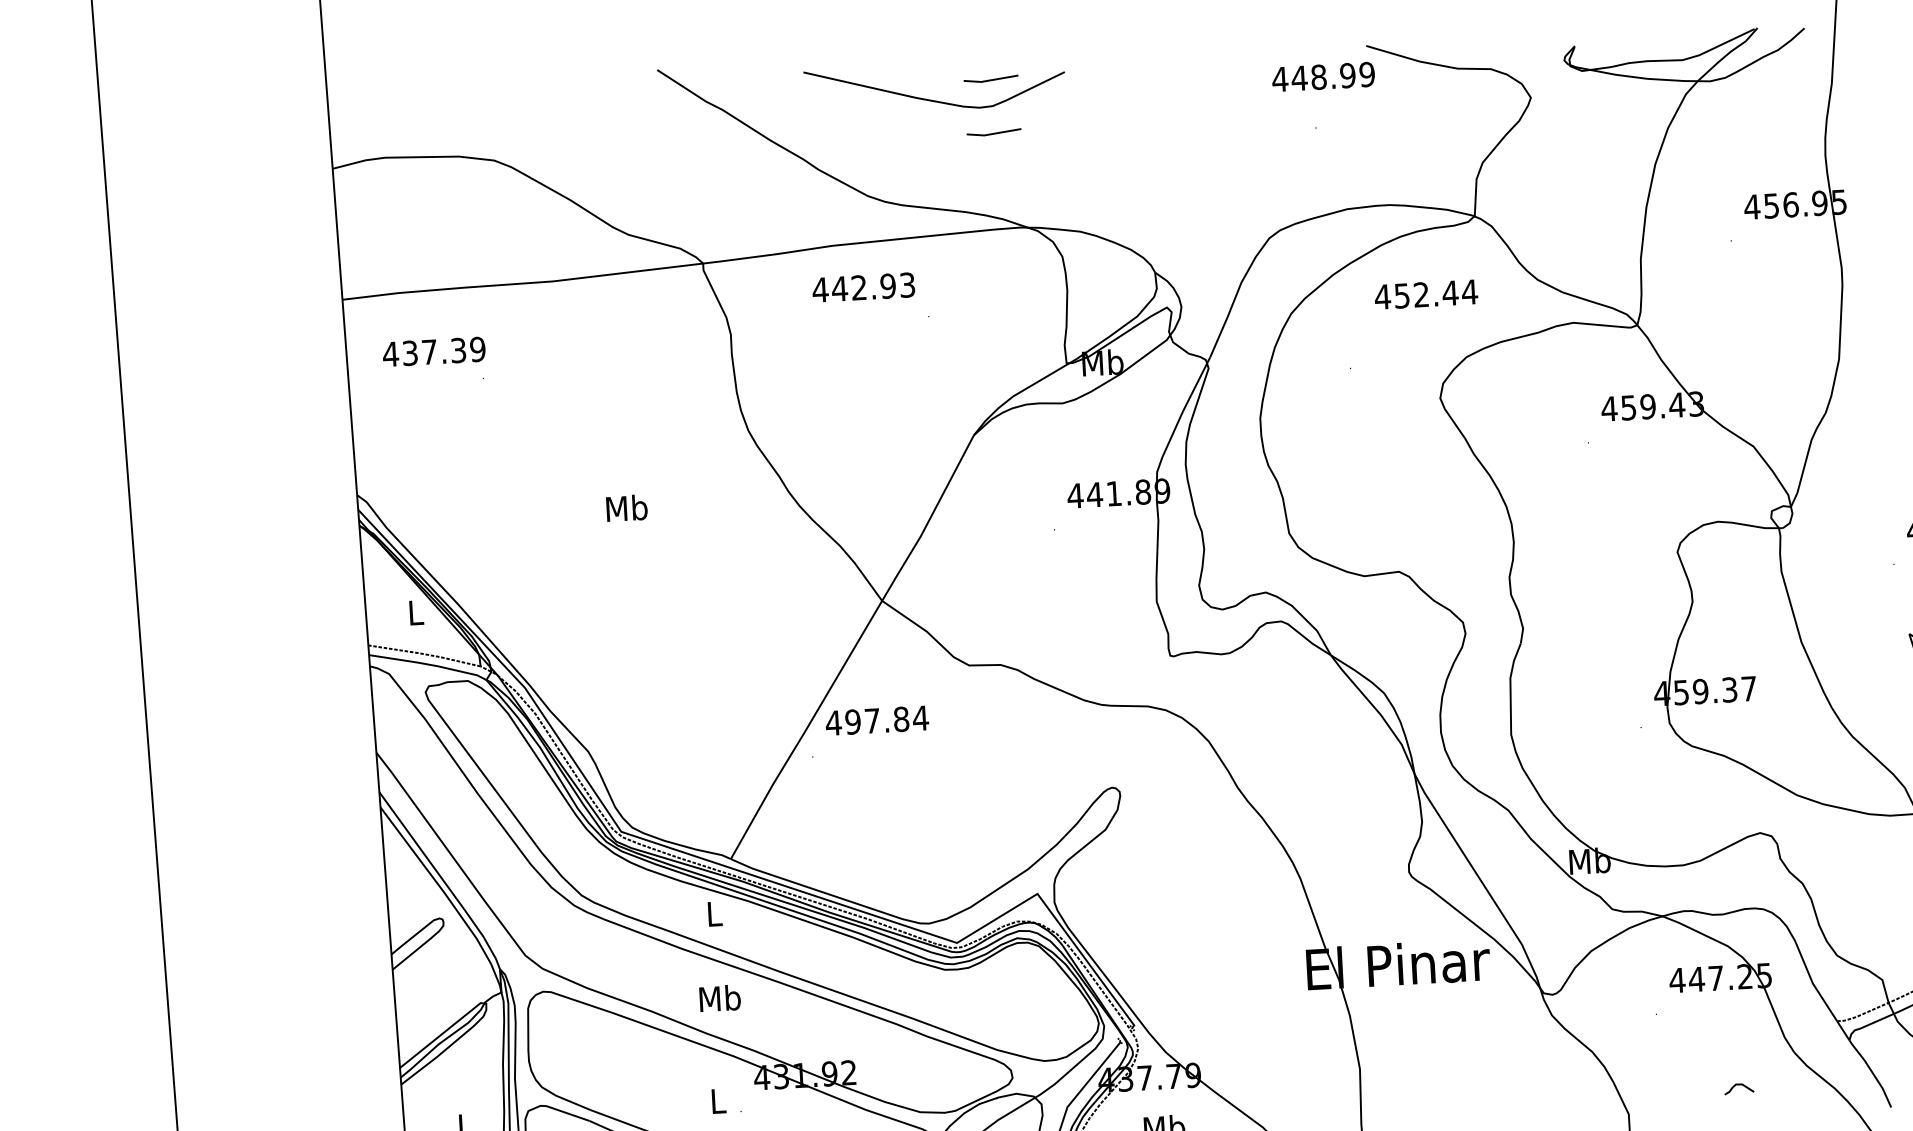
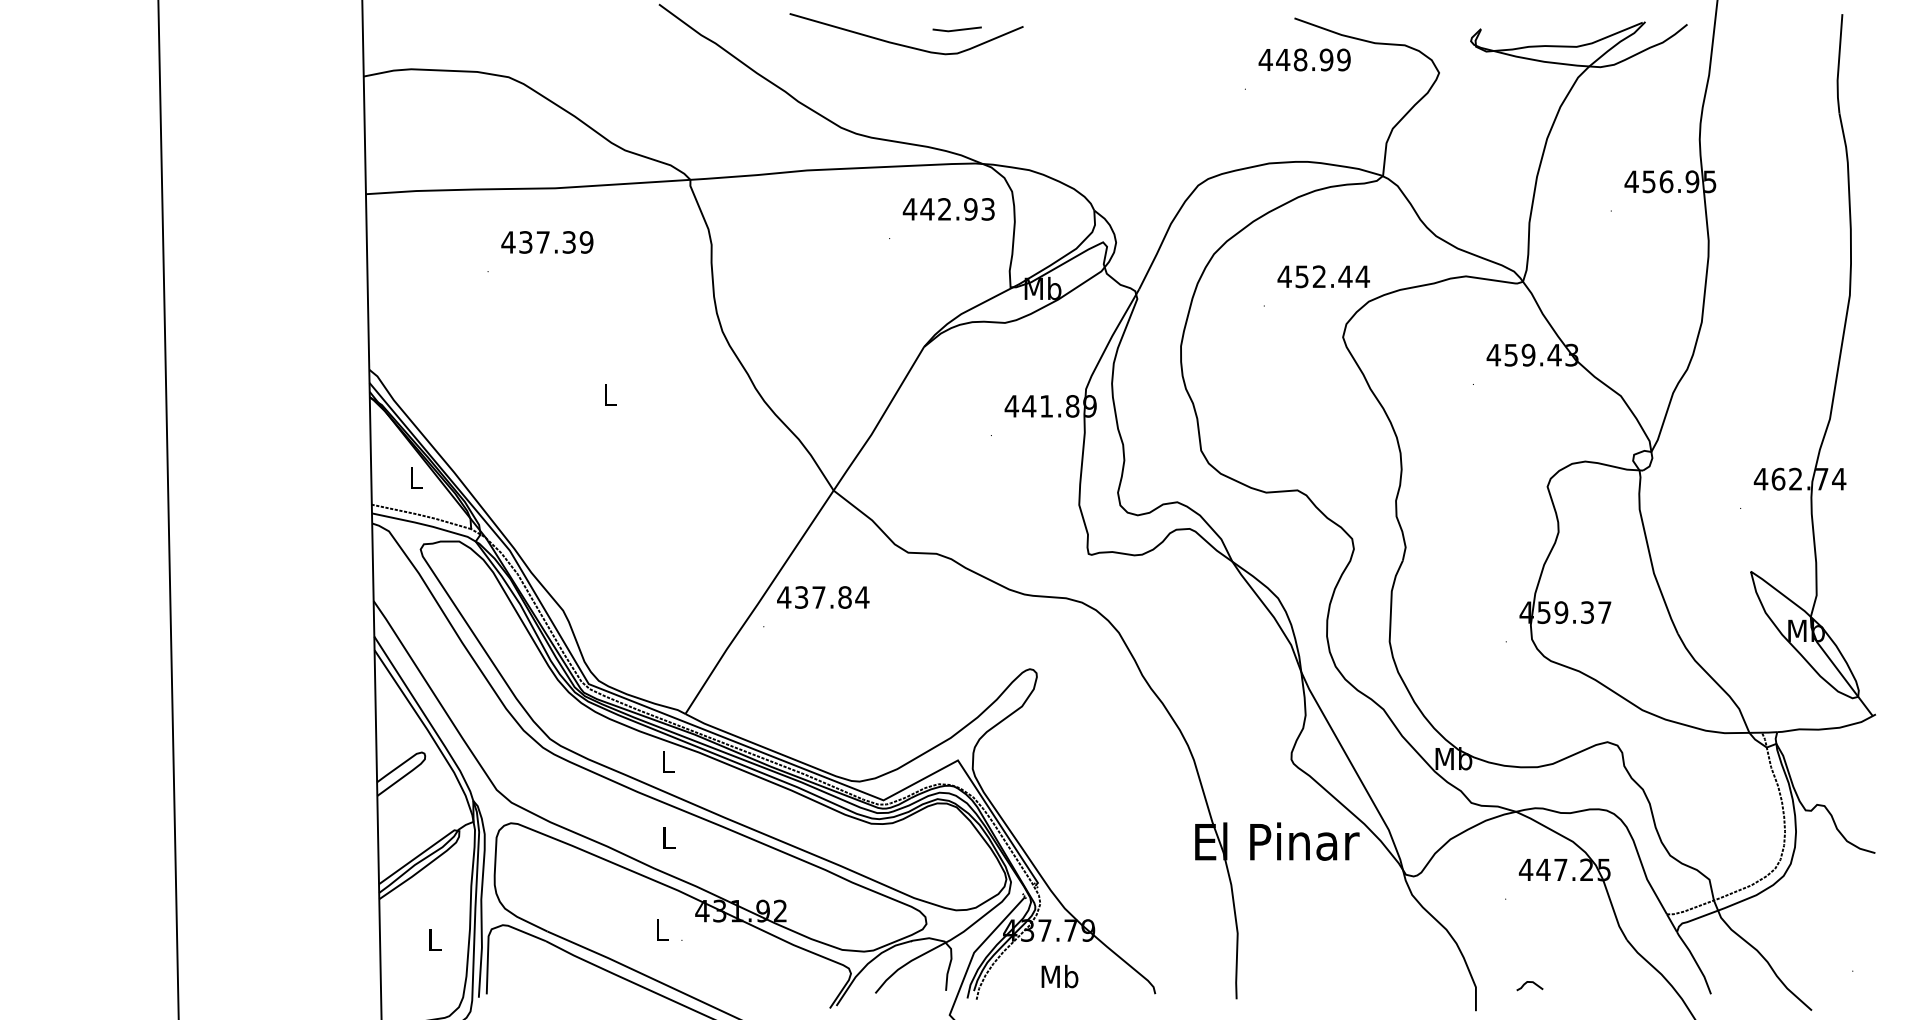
text: (1323, 76) -> (1304, 59), moved
line: (993, 132) -> (956, 77), removed
text: (863, 287) -> (948, 209), moved
text: (1425, 294) -> (1323, 276), moved
text: (434, 351) -> (547, 242), moved
text: (626, 507) -> (609, 394), Mb -> L
text: (852, 722) -> (801, 597), 497.84 -> 437.84
text: (719, 997) -> (668, 837), Mb -> L
curve: (1738, 1085) -> (1529, 982), moved

